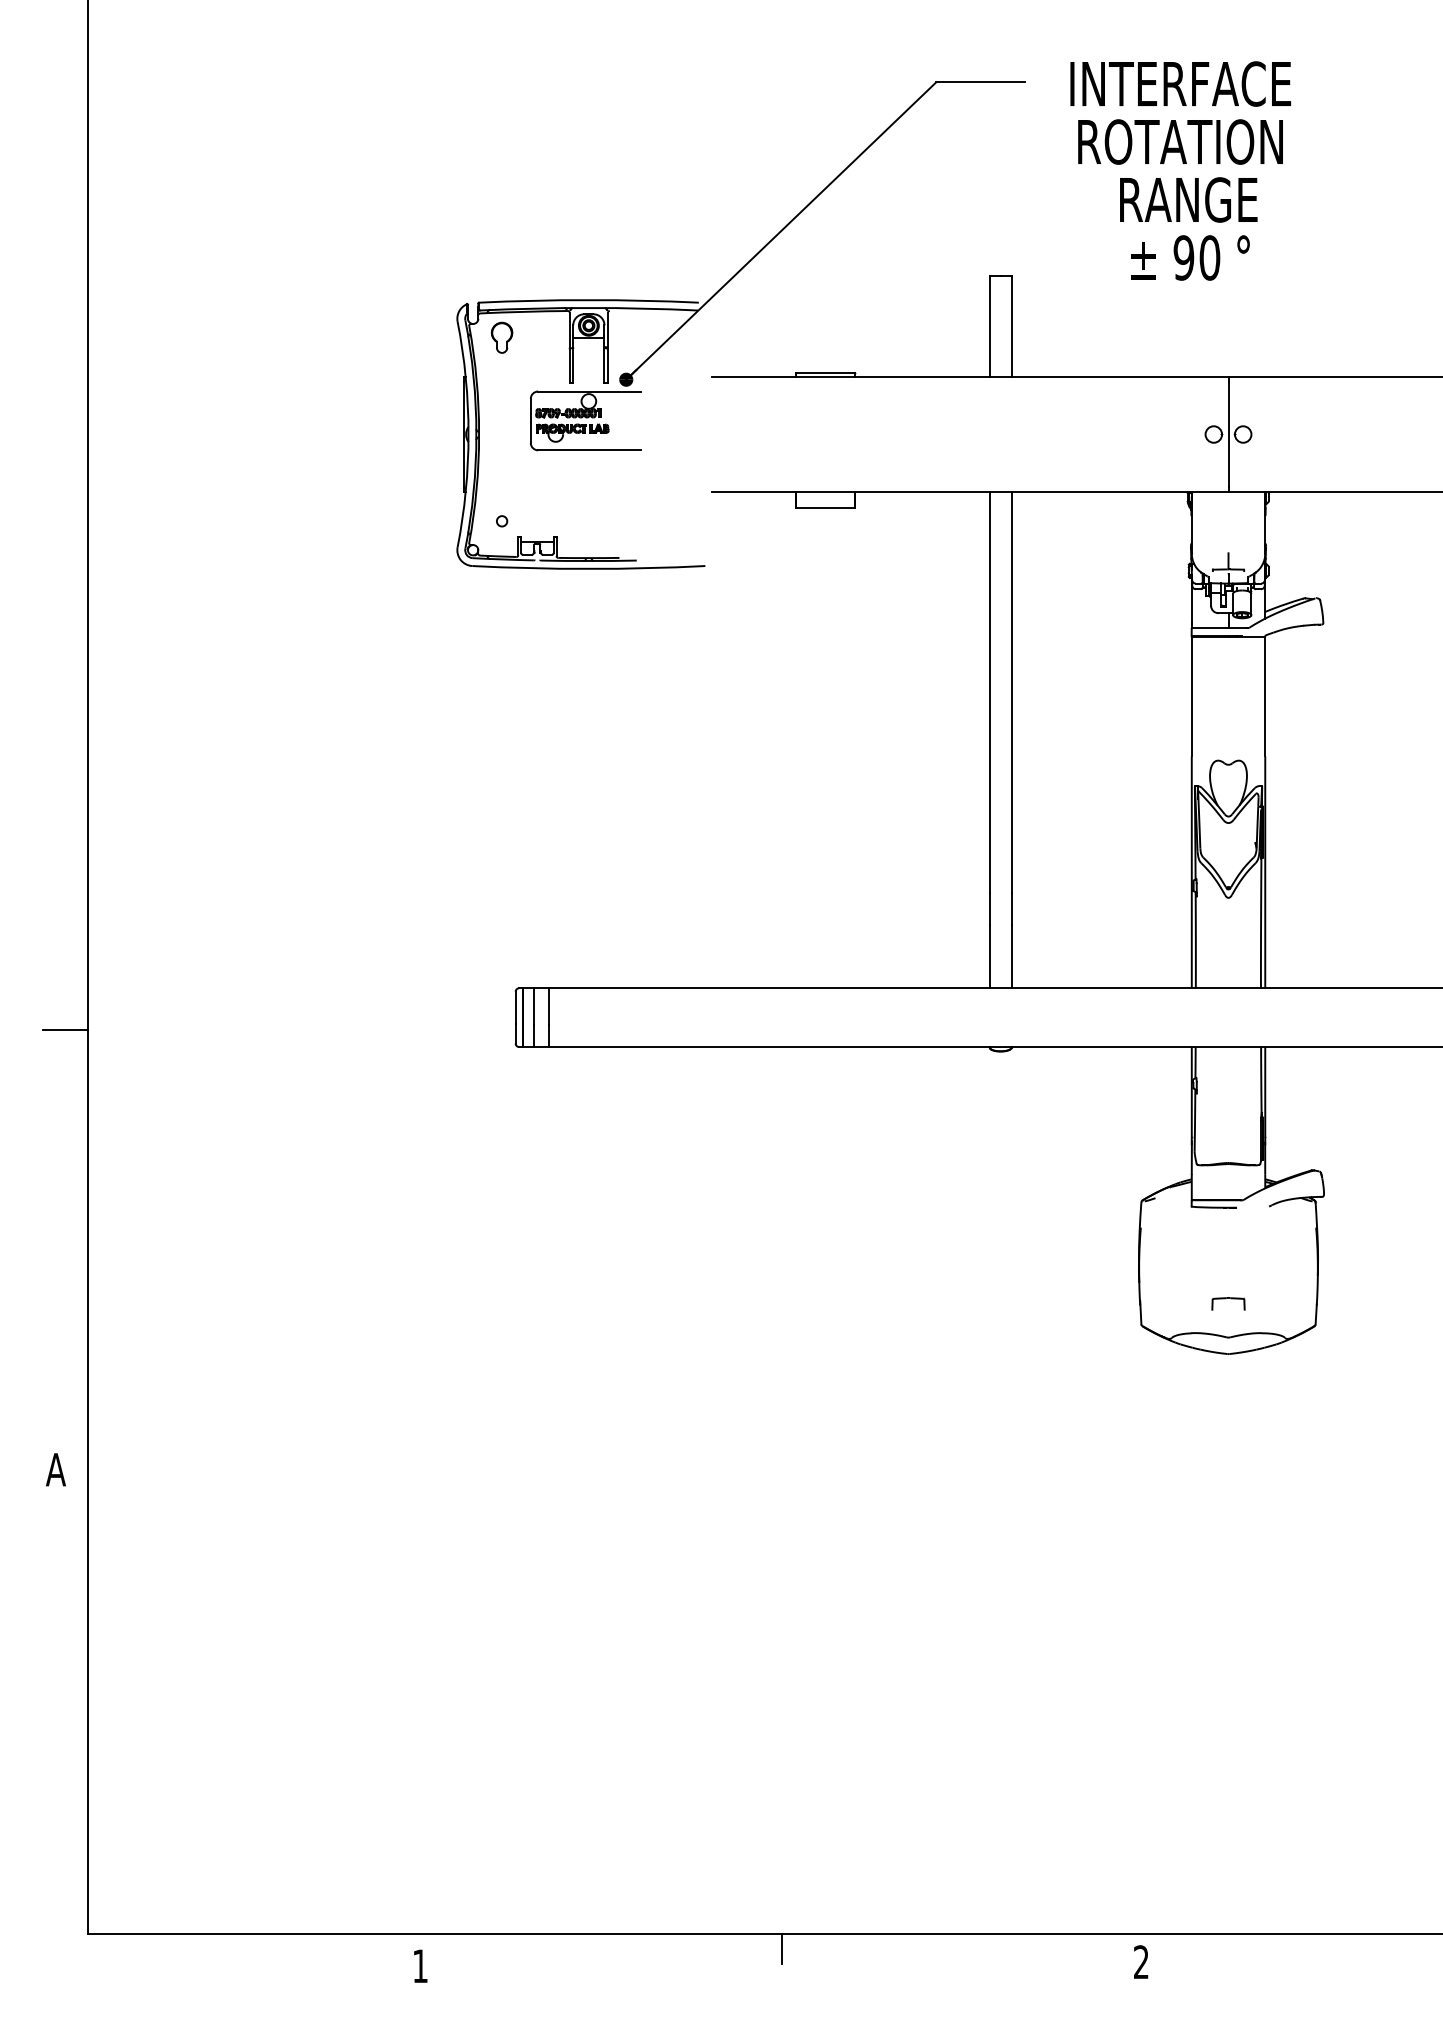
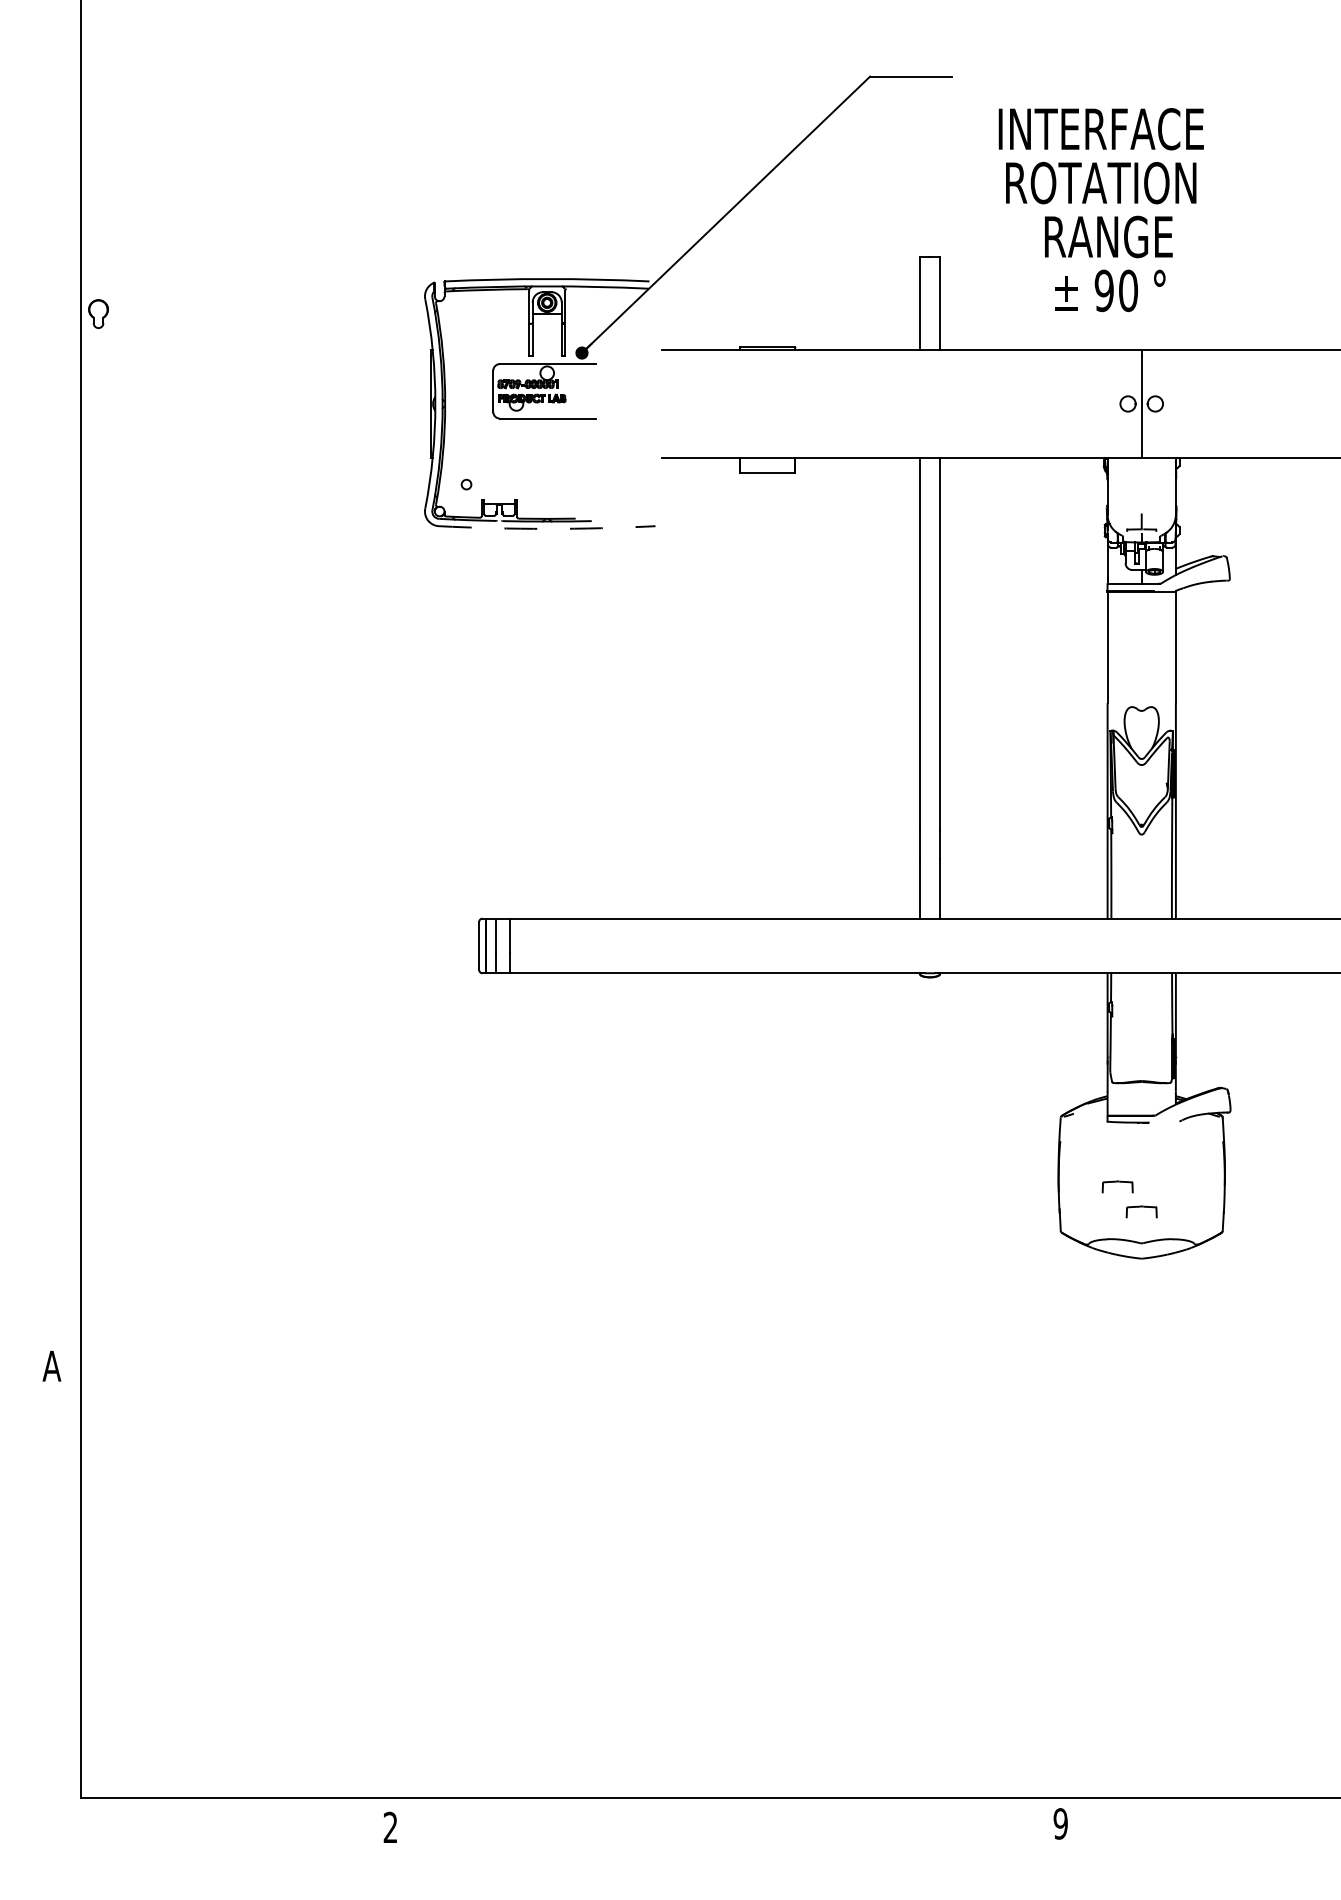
text: (1179, 171) -> (1100, 210), moved
part: (502, 337) -> (98, 313), moved
arc: (589, 568) -> (547, 528), solid -> dashed
line: (65, 1030) -> (60, 957), removed
part: (1202, 1276) -> (1117, 1186), added
line: (781, 1948) -> (726, 1811), removed
text: (1141, 1961) -> (1060, 1823), 2 -> 9
text: (420, 1965) -> (390, 1826), 1 -> 2

